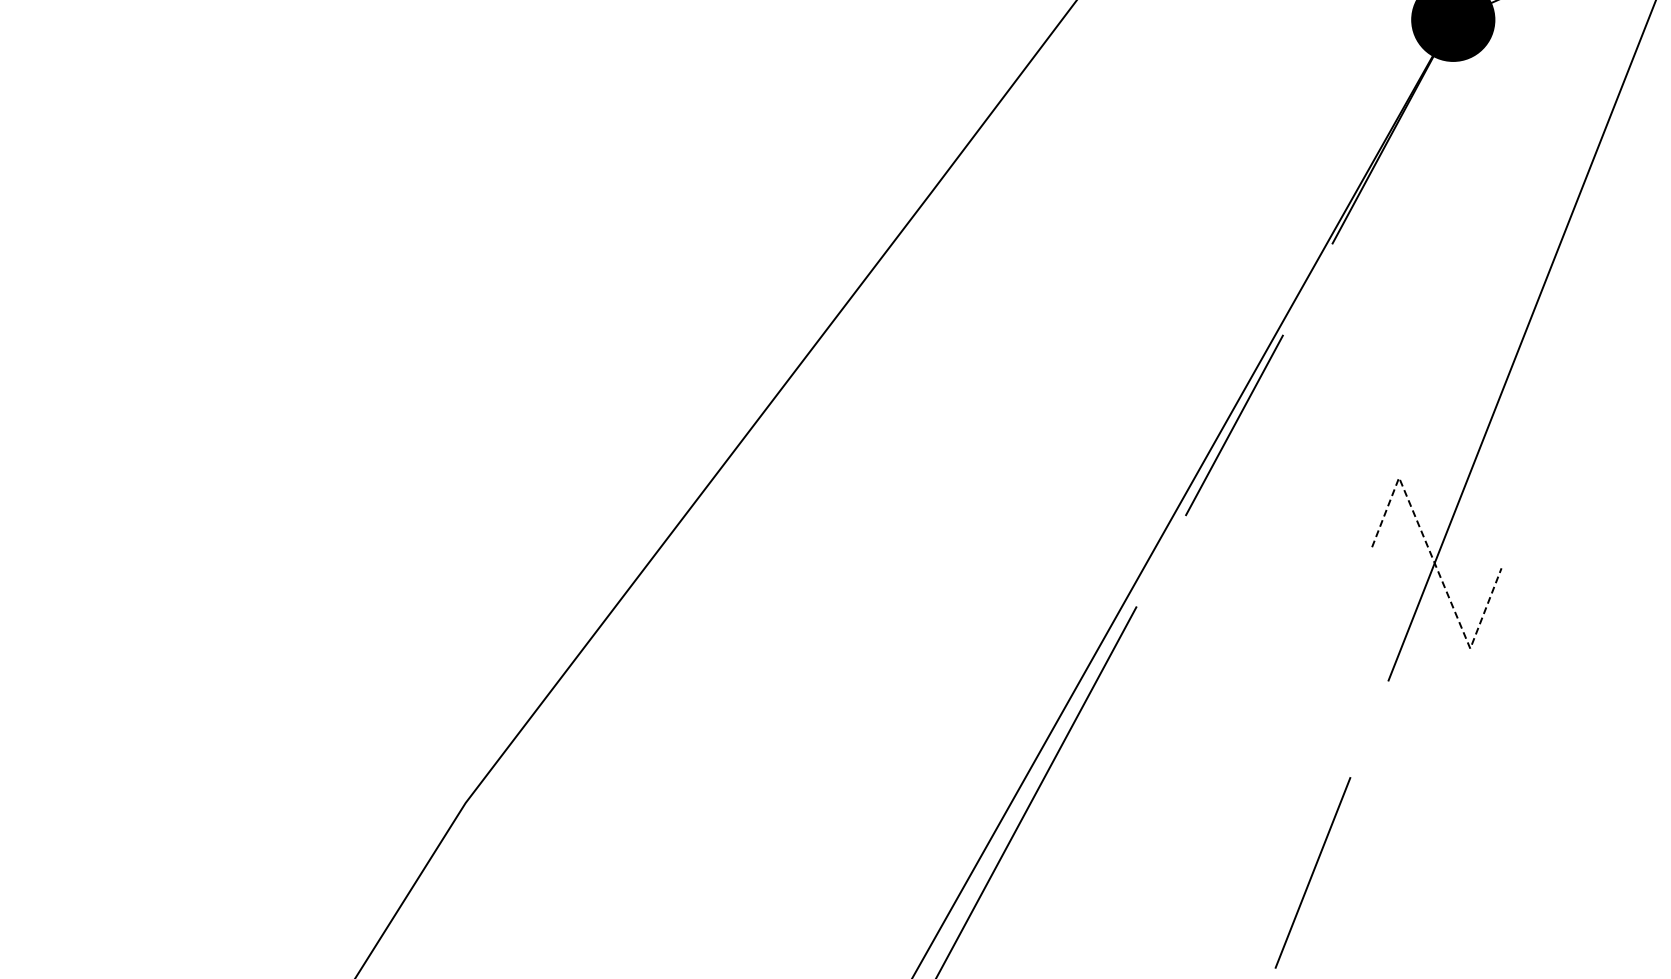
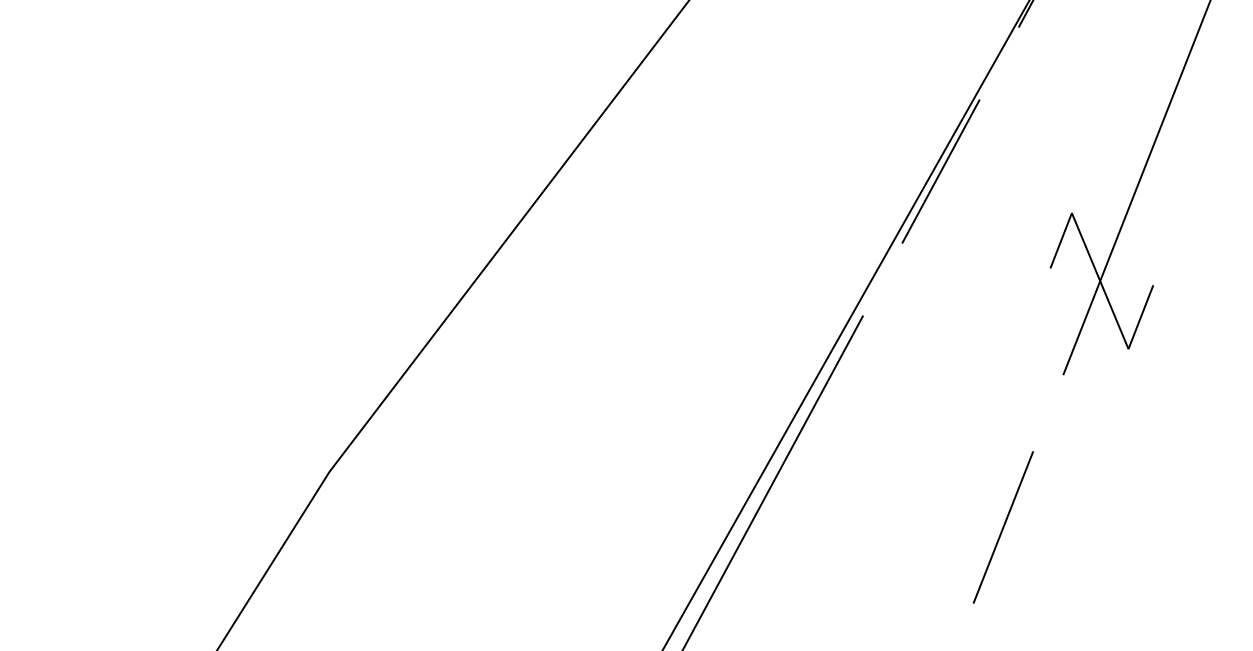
line: (1437, 568) -> (1102, 285), dashed -> solid

